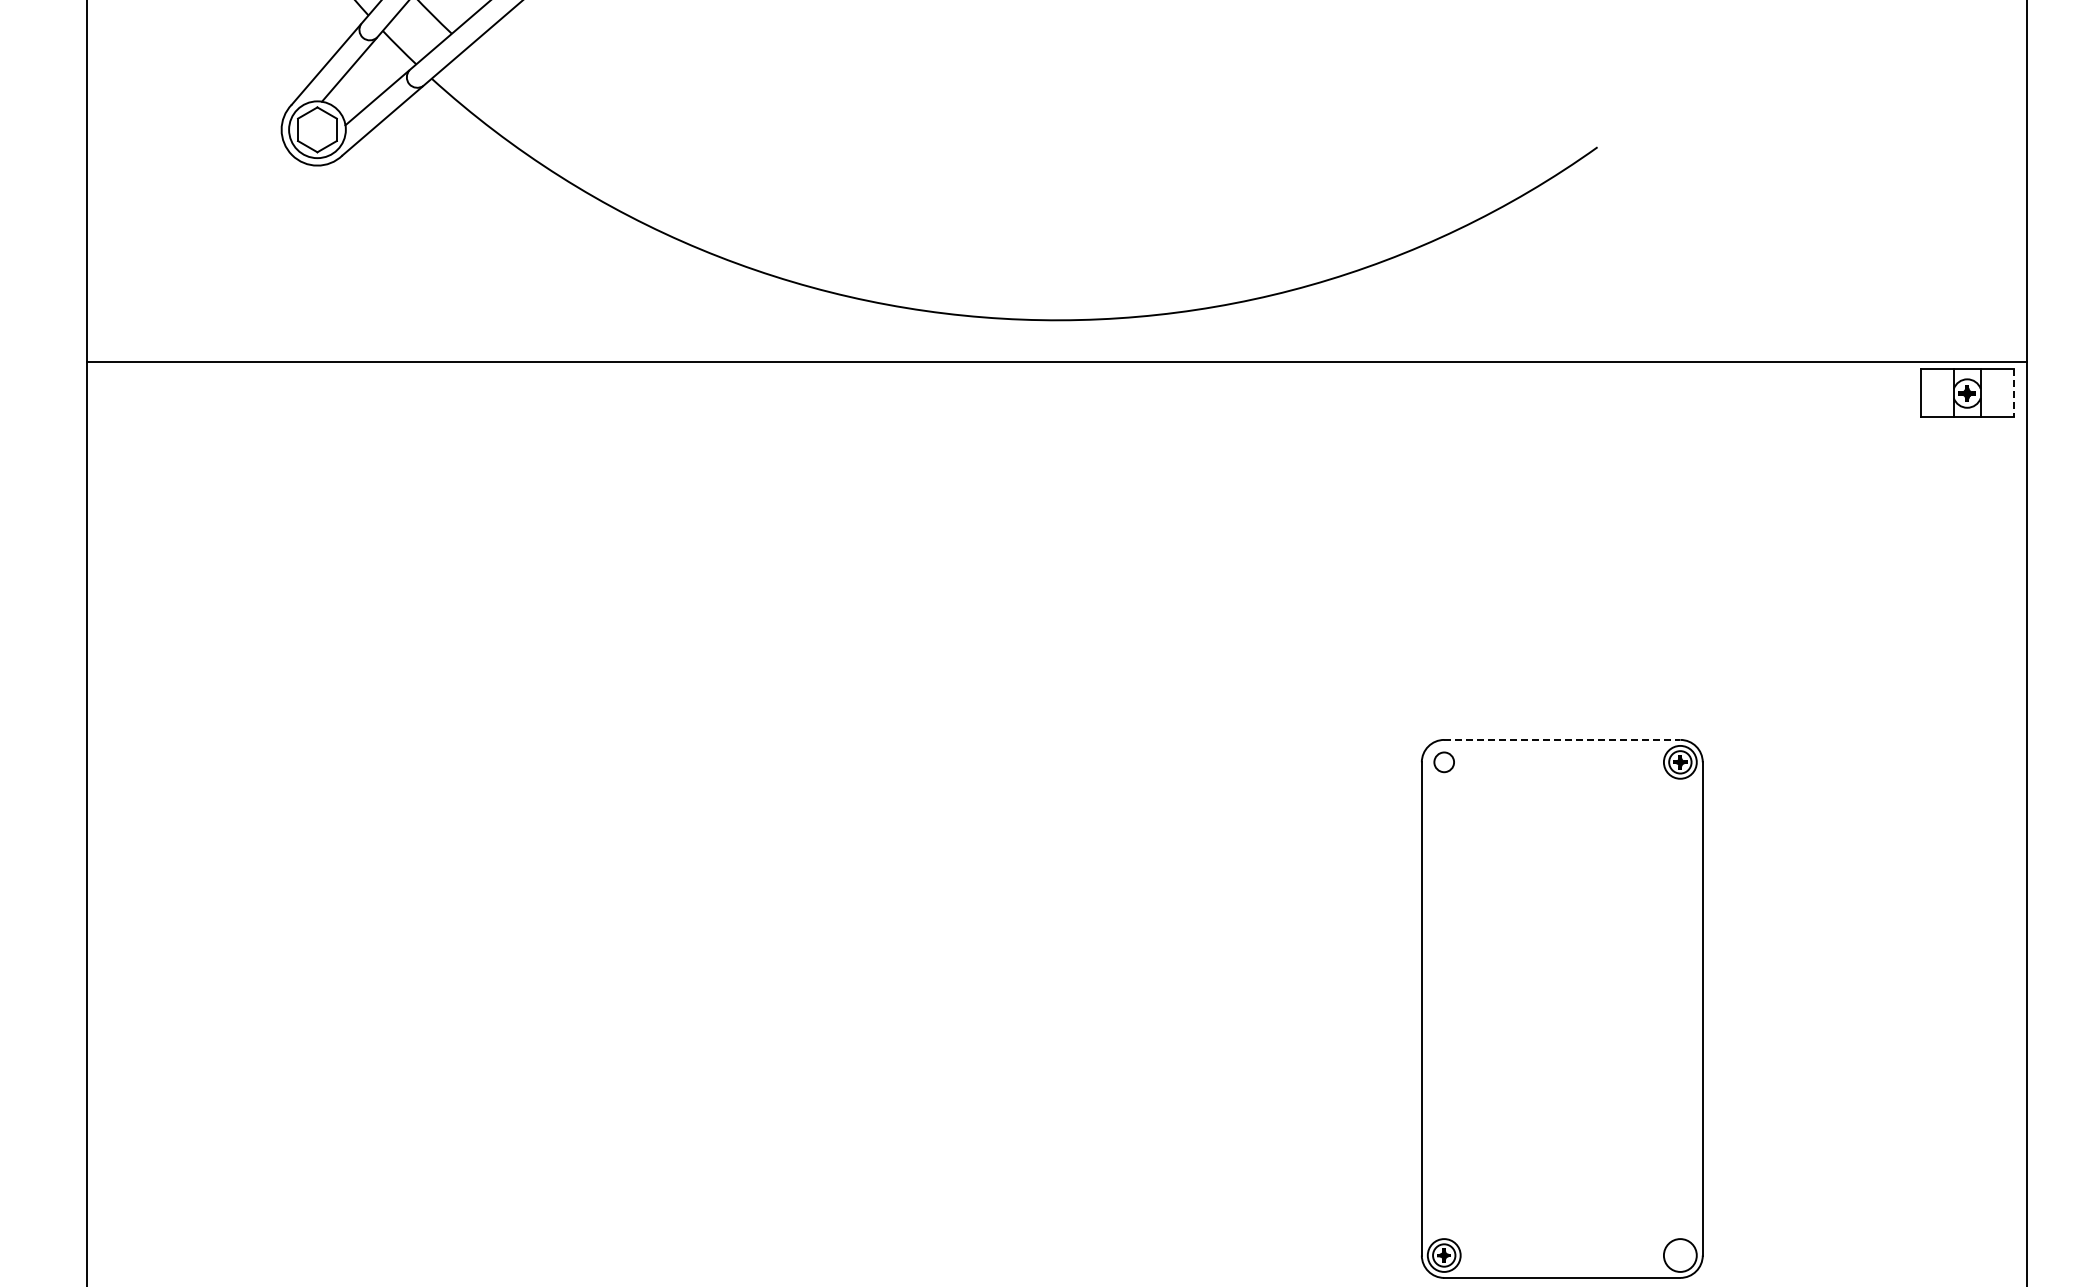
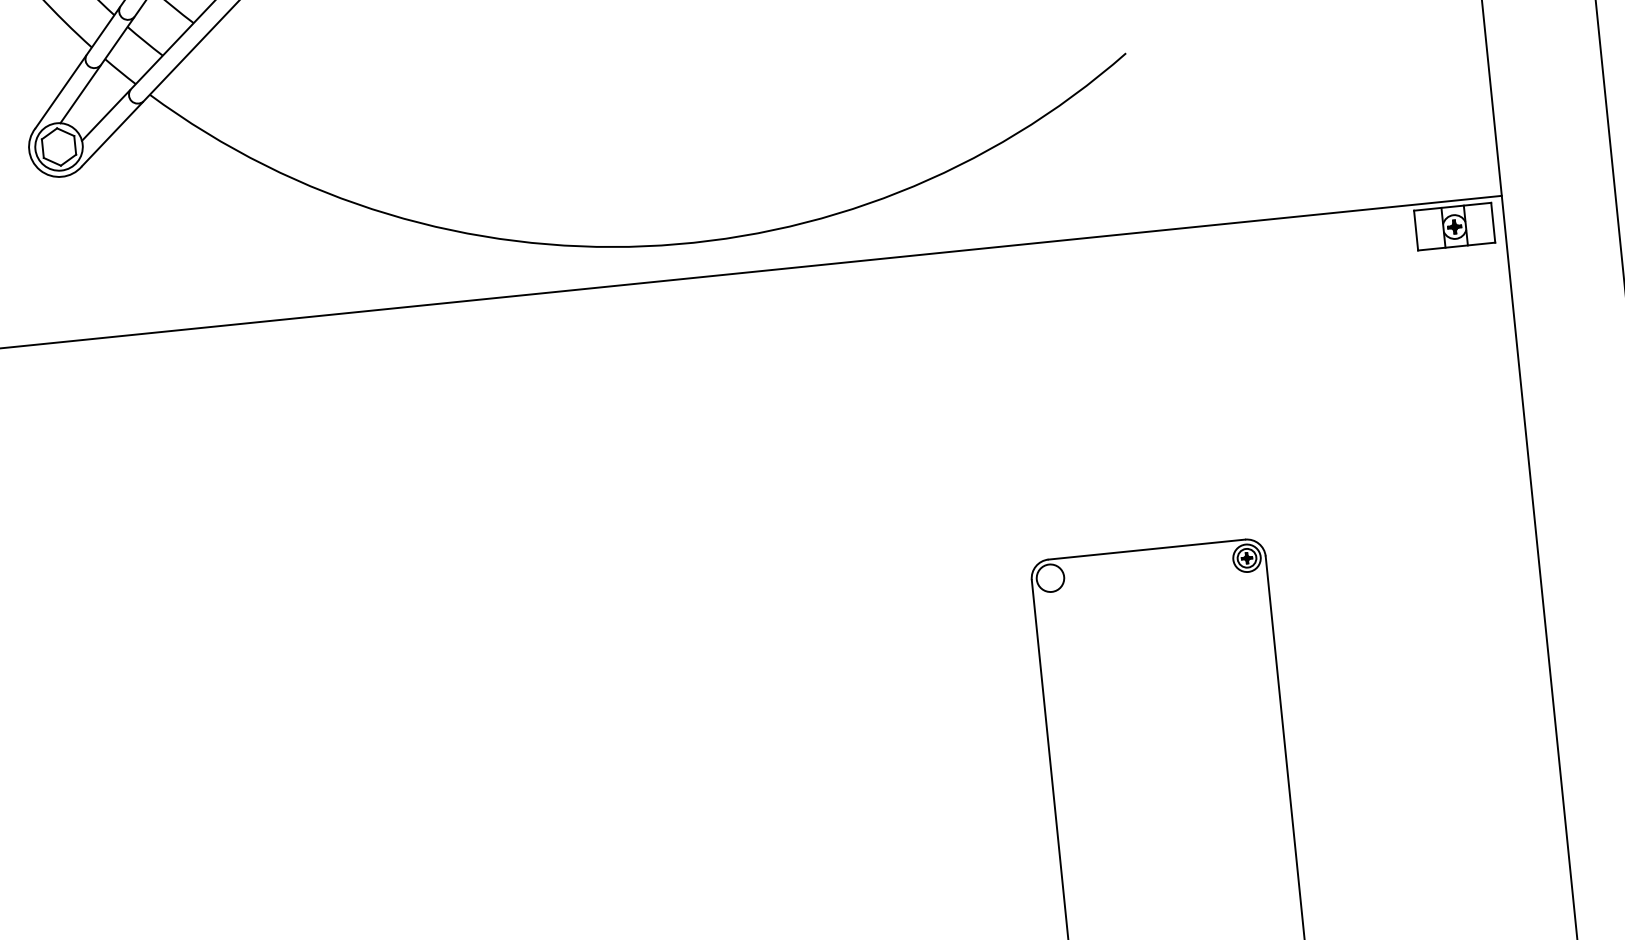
line: (2013, 393) -> (1493, 223), dashed -> solid
line: (1562, 739) -> (1146, 549), dashed -> solid
circle: (1443, 761) -> (1049, 577), size x1.67

